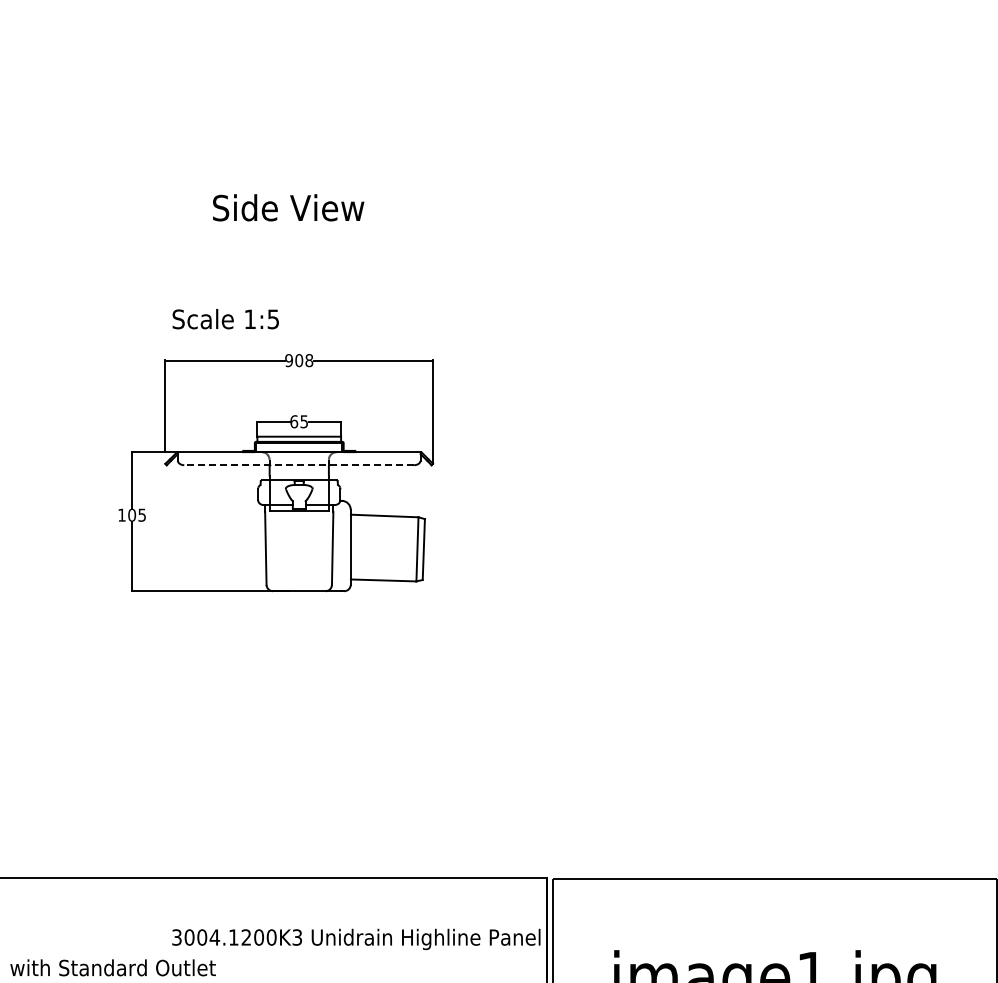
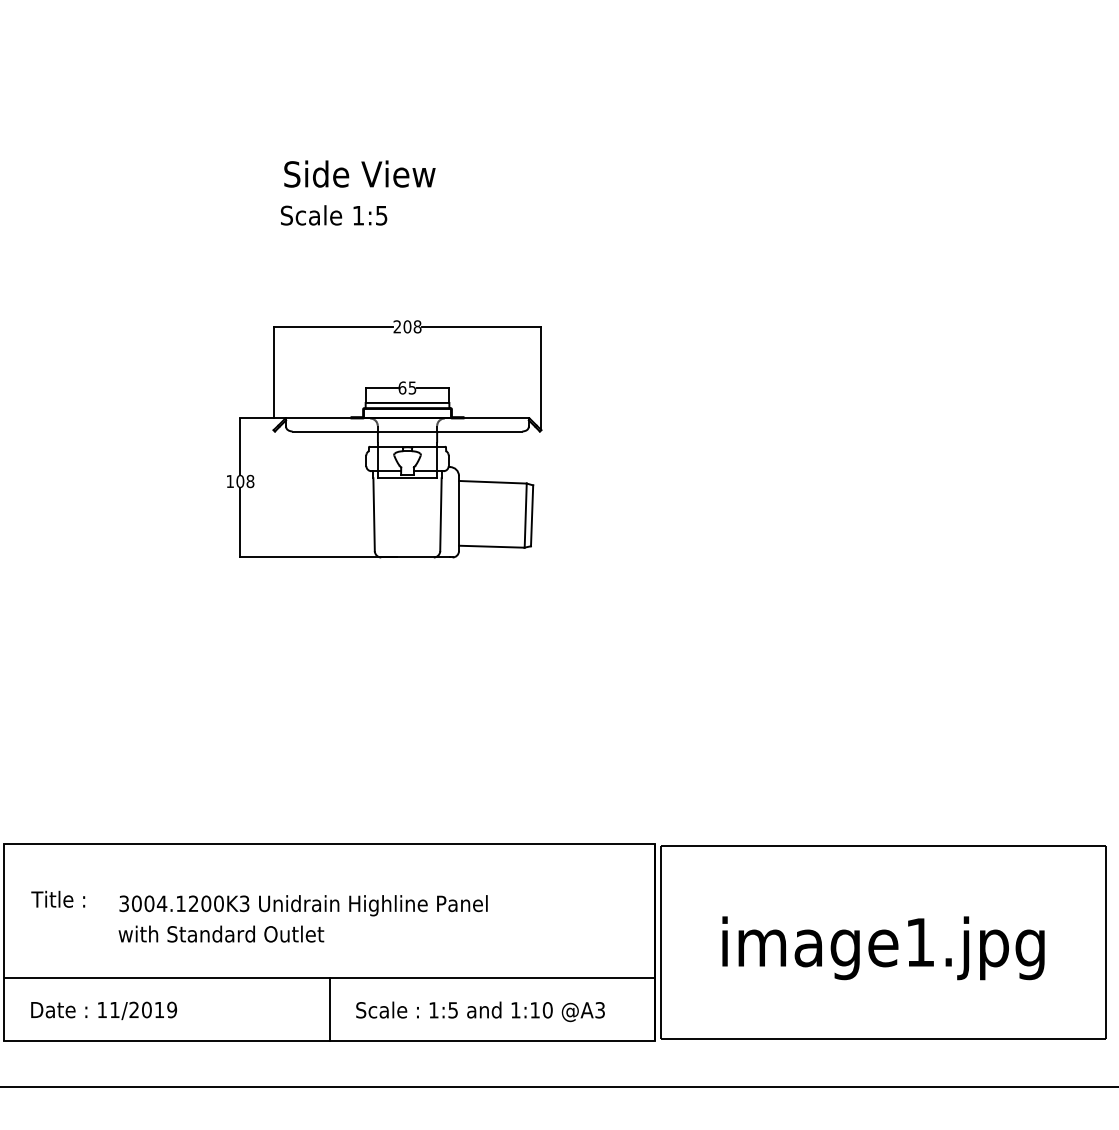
text: (288, 207) -> (359, 173), moved
text: (226, 319) -> (334, 215), moved
text: (289, 360) -> (397, 326), 908 -> 208
line: (299, 465) -> (407, 431), dashed -> solid
text: (142, 515) -> (250, 481), 105 -> 108
text: (356, 939) -> (303, 905), moved

